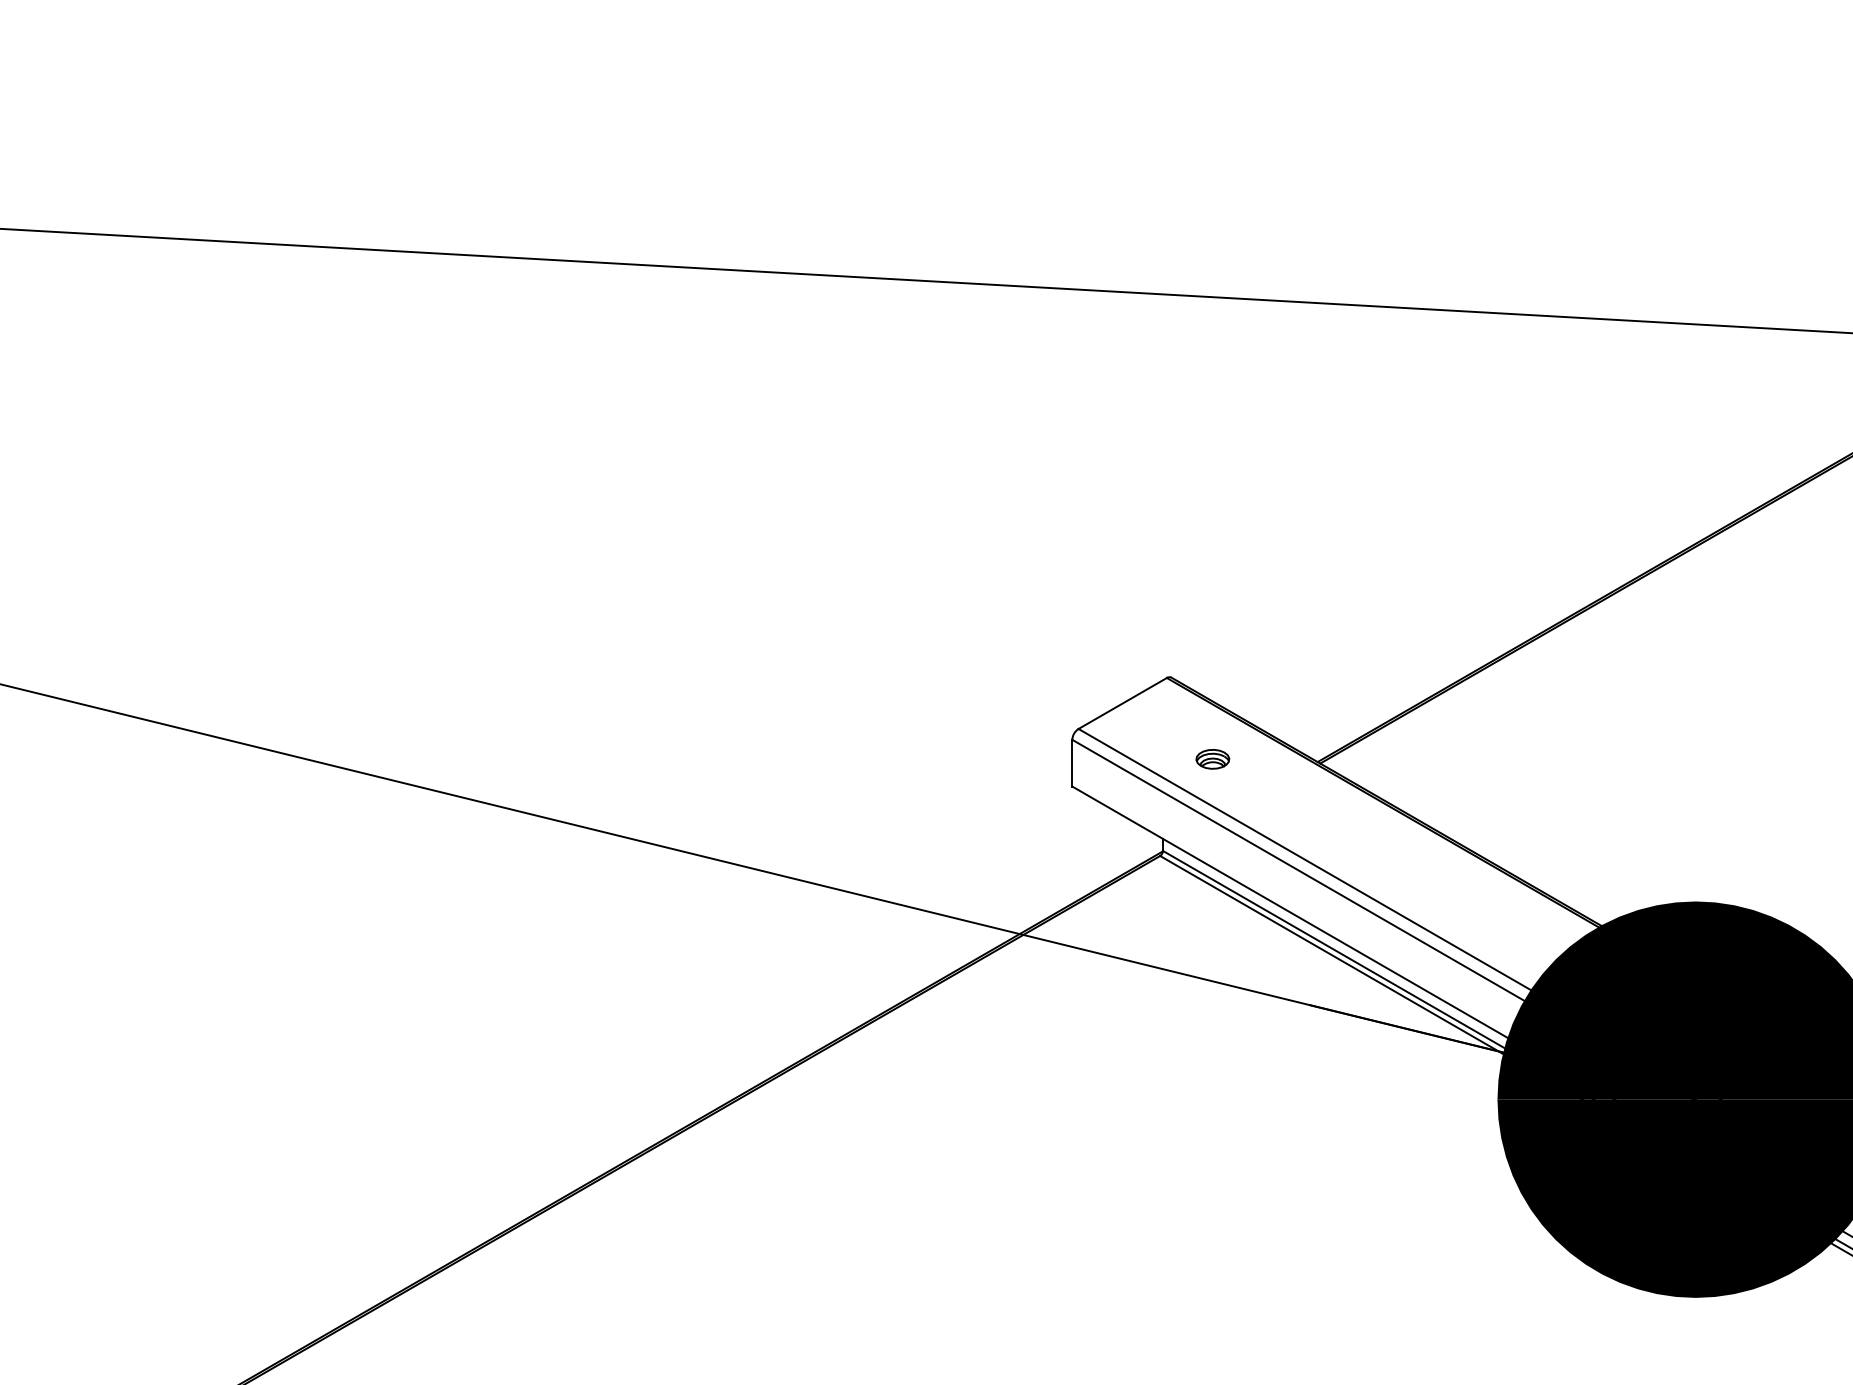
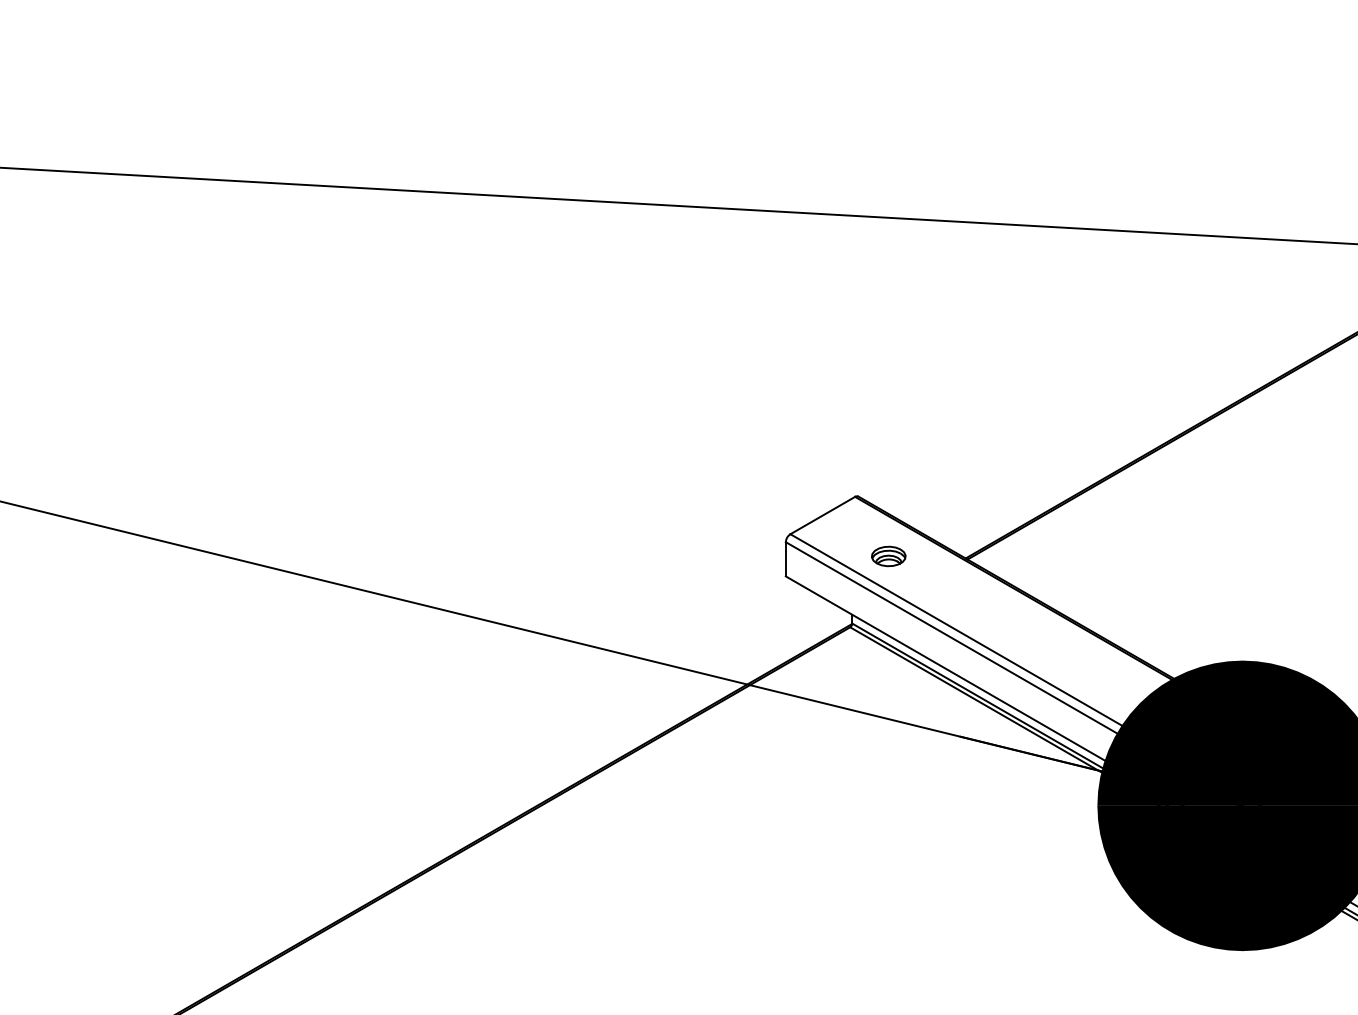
part: (1212, 759) -> (888, 556), size x1.4

